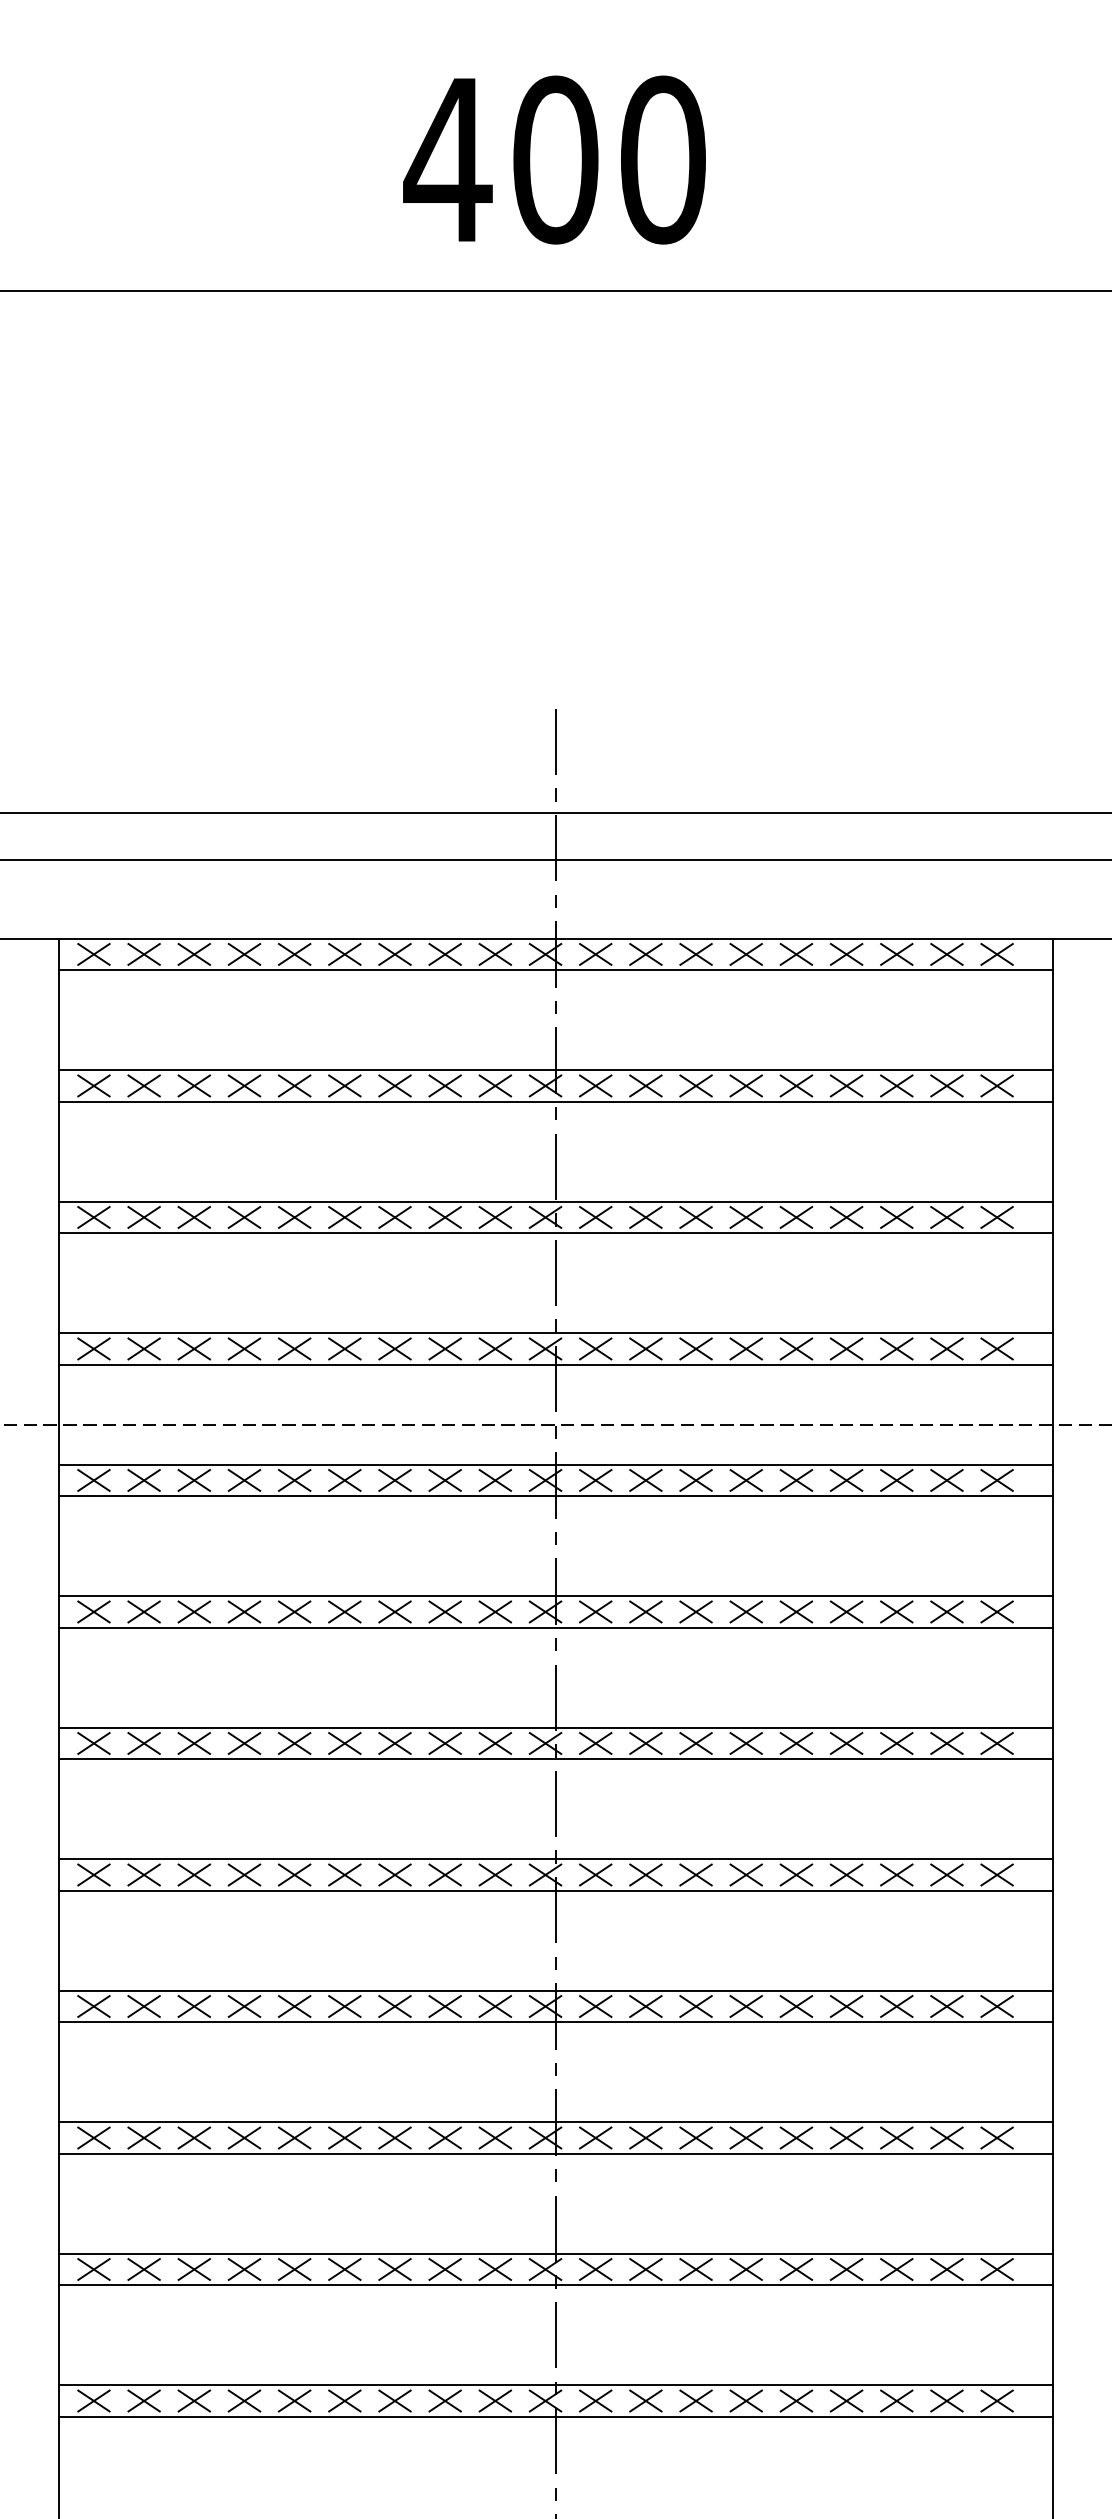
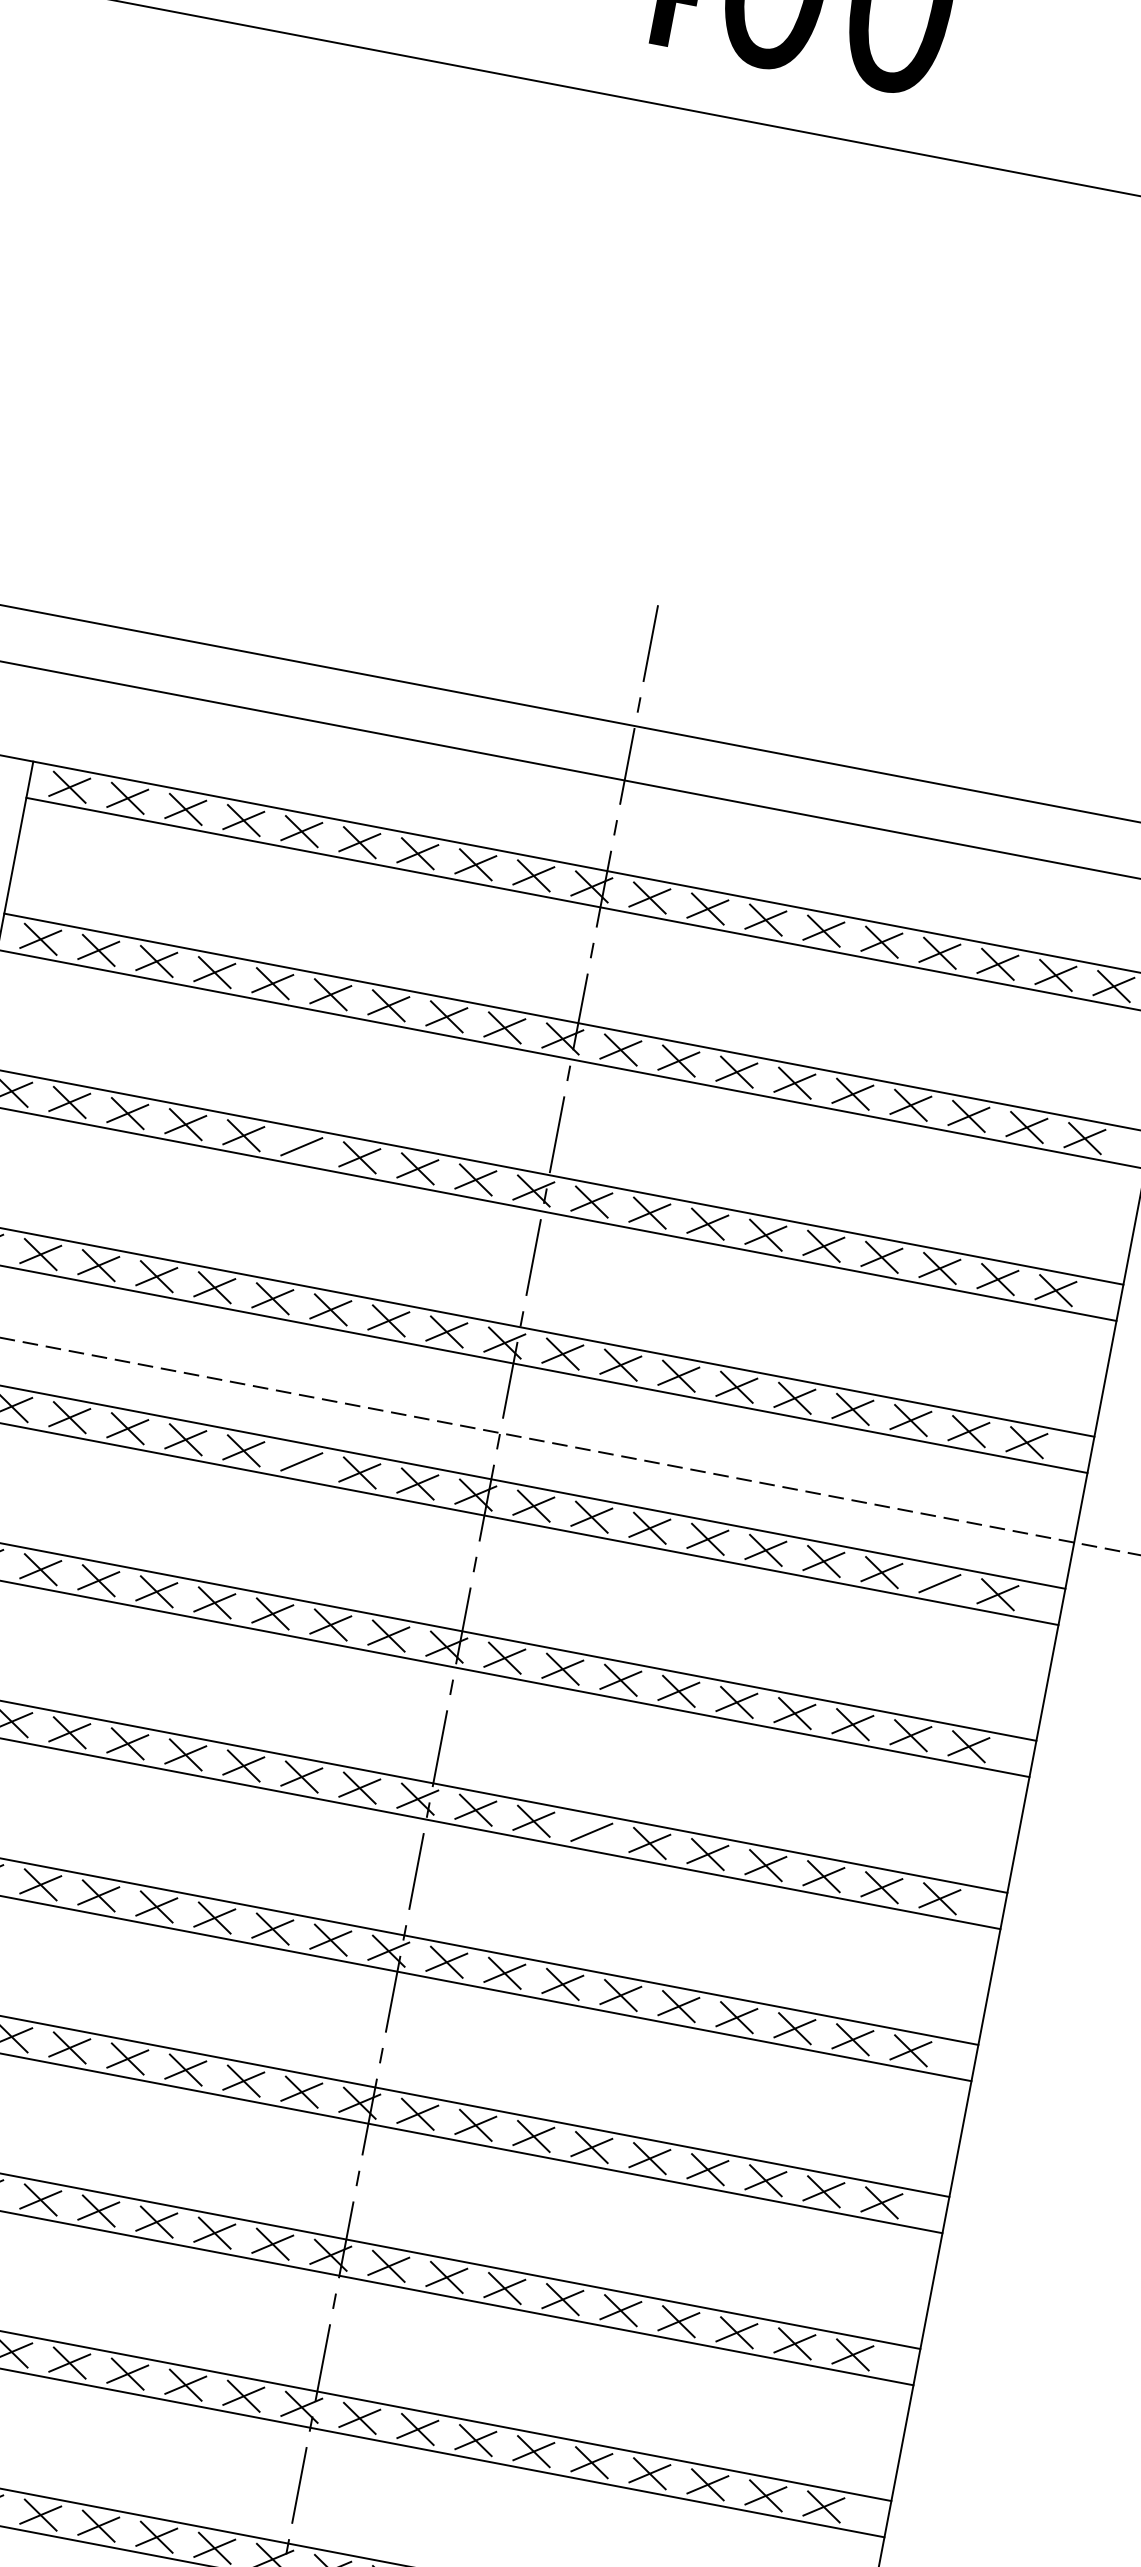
line: (344, 1217) -> (301, 1146), removed
line: (394, 1480) -> (301, 1461), removed
line: (946, 1480) -> (939, 1583), removed
line: (695, 1743) -> (591, 1832), removed

